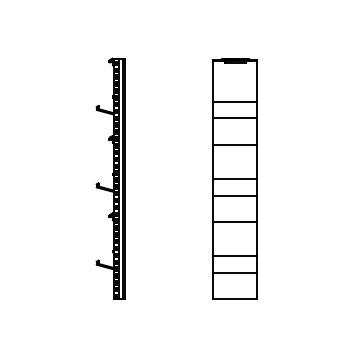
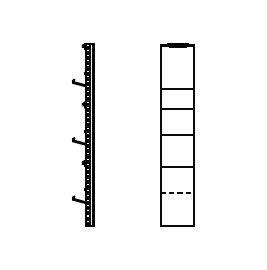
line: (235, 101) -> (177, 76), removed
line: (235, 195) -> (177, 147), removed
line: (235, 256) -> (177, 193), solid -> dashed
line: (235, 273) -> (177, 206), removed

